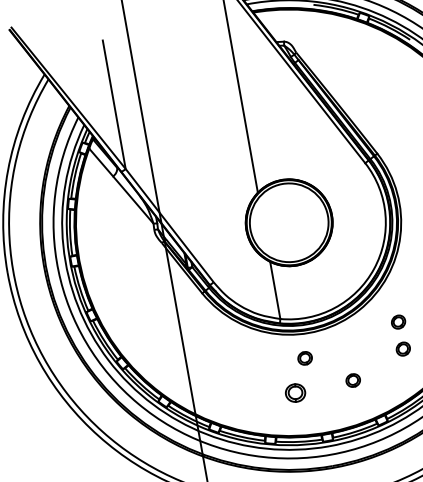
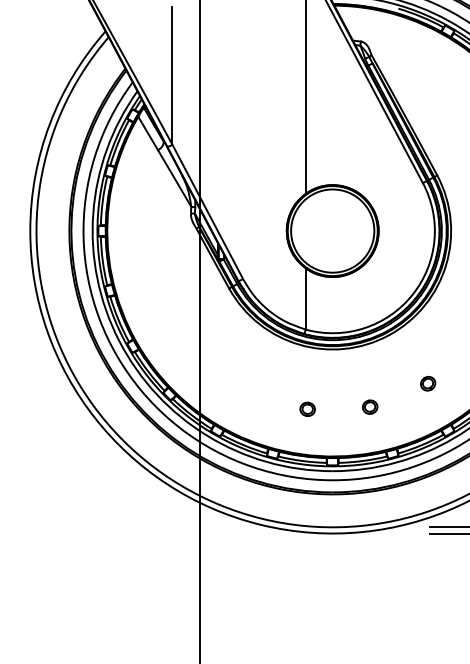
part: (398, 321) -> (428, 354), removed
part: (305, 357) -> (324, 374), removed
part: (295, 392) -> (307, 408), size x0.71

